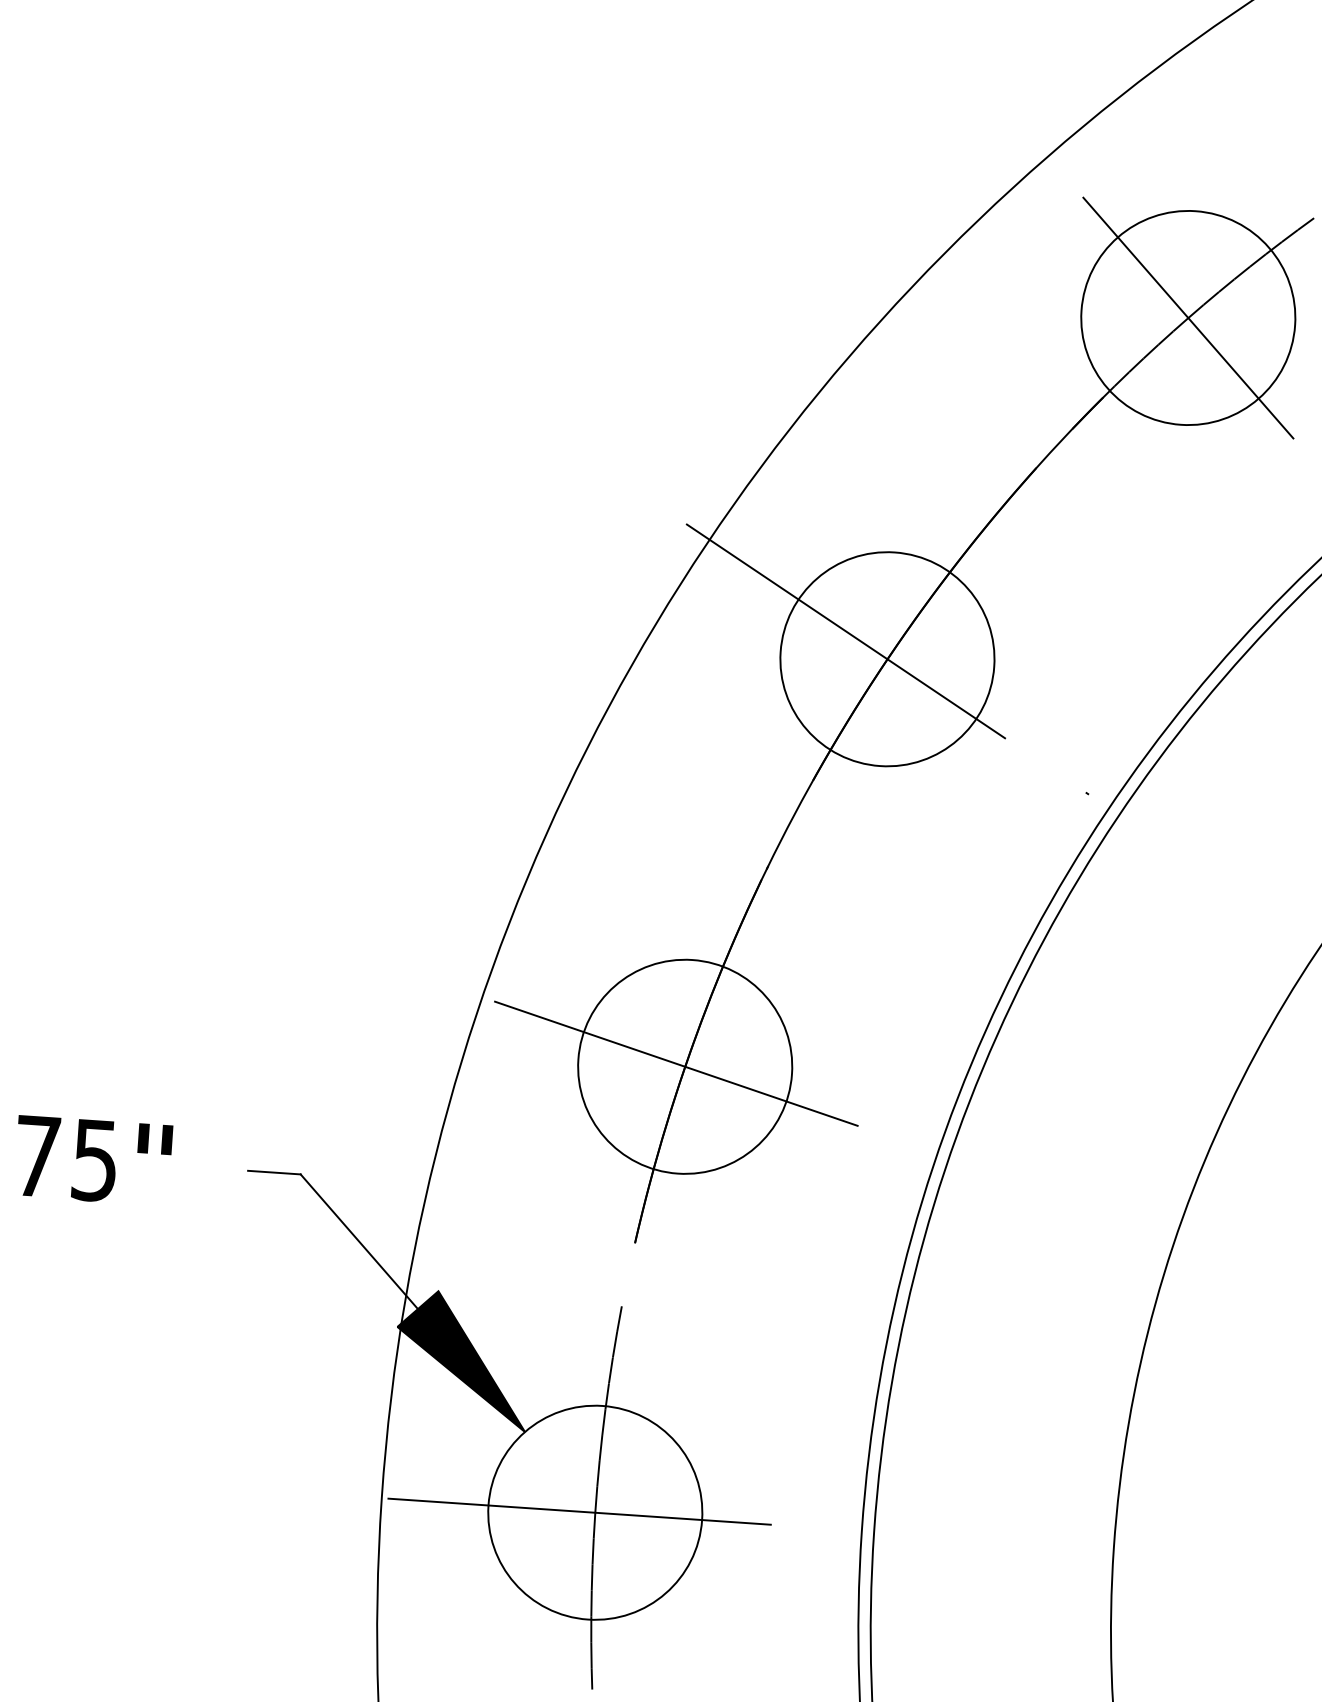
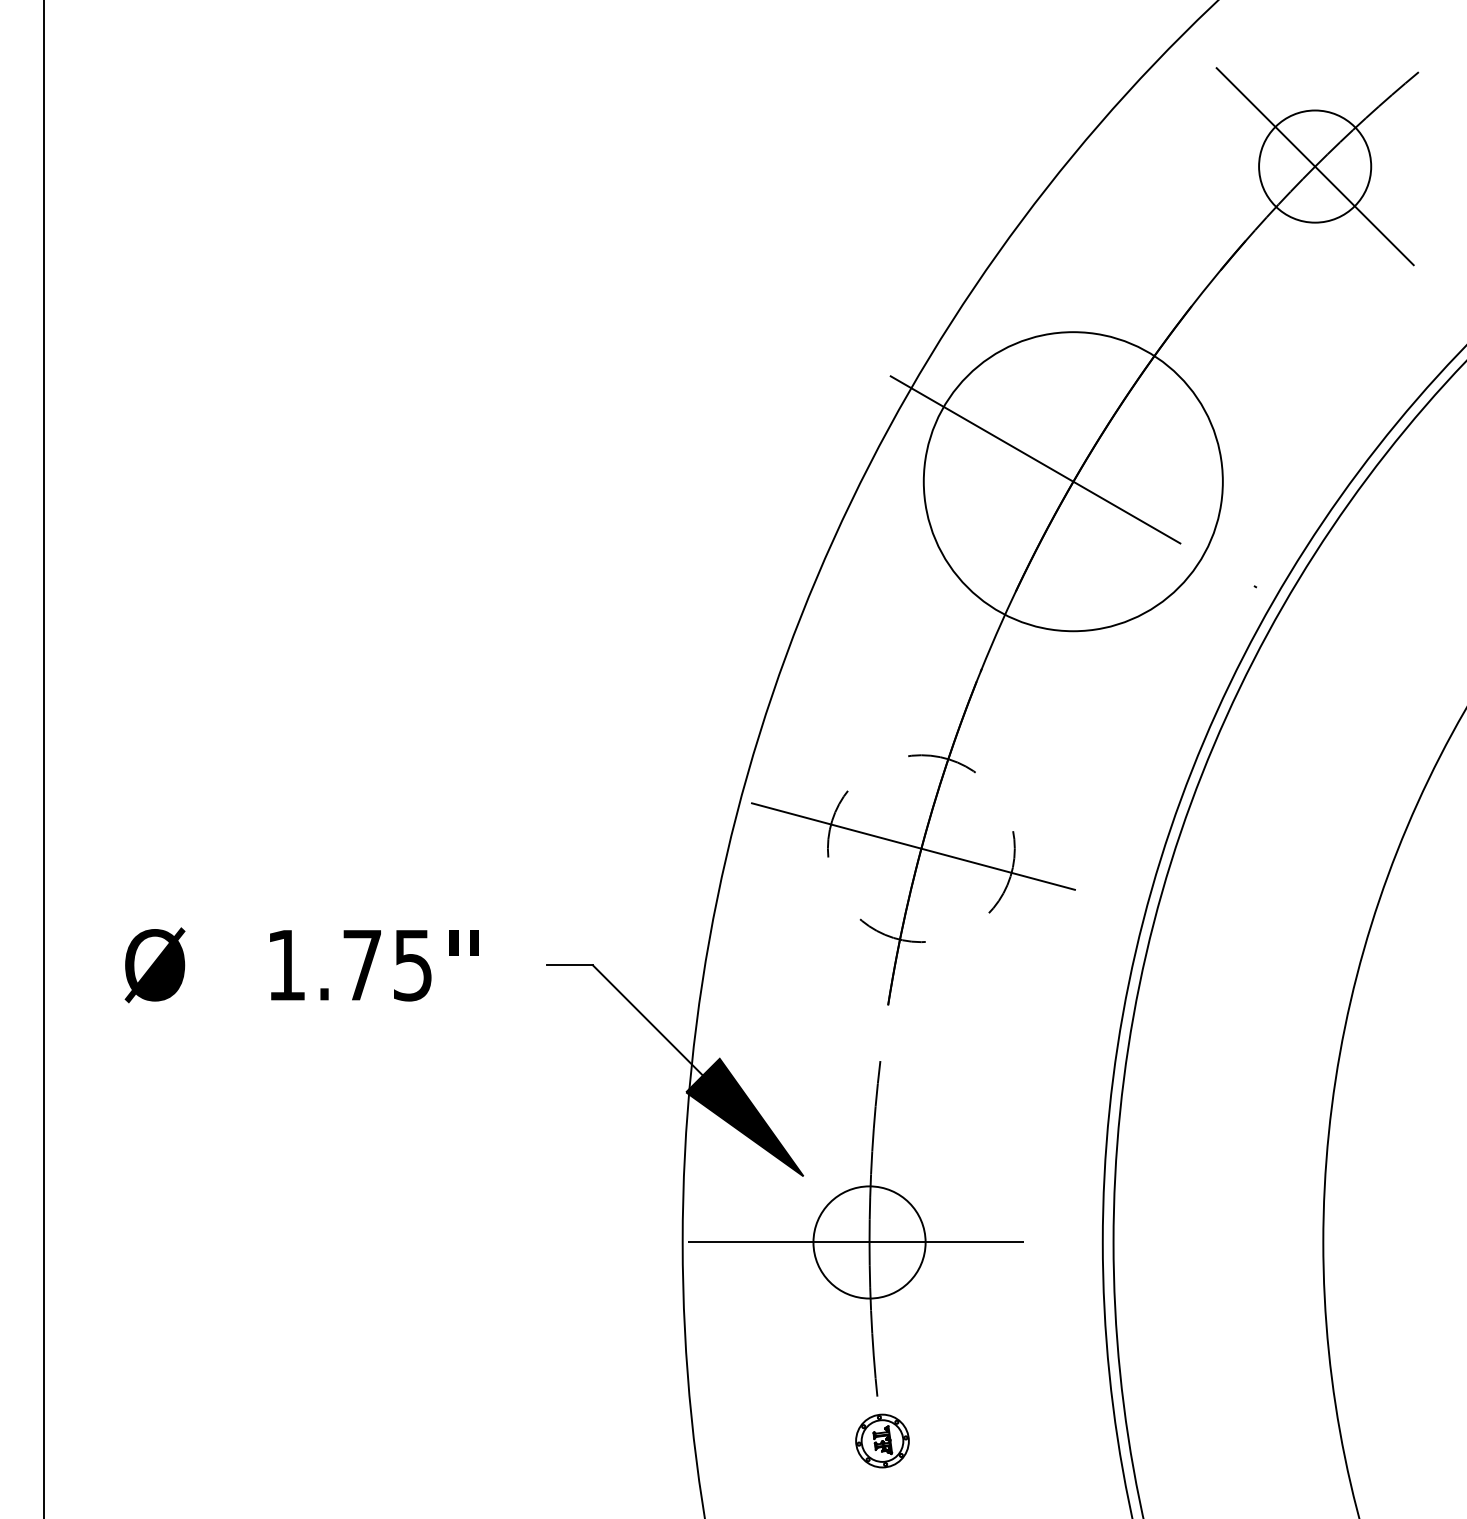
circle: (1187, 317) -> (1314, 166), size x0.6
circle: (886, 658) -> (1072, 481), size x1.6
circle: (684, 1066) -> (920, 848), solid -> dashed
circle: (595, 1512) -> (869, 1242), size x0.6

